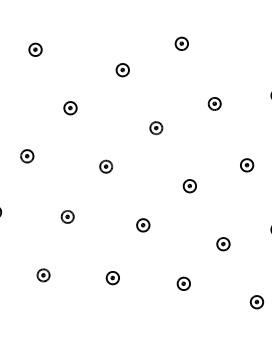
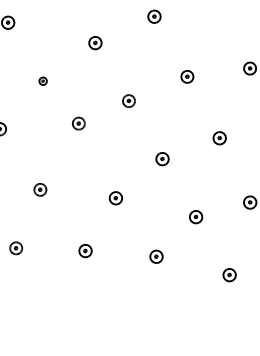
part: (70, 108) -> (43, 81), size x0.6
part: (106, 166) -> (79, 123), moved

